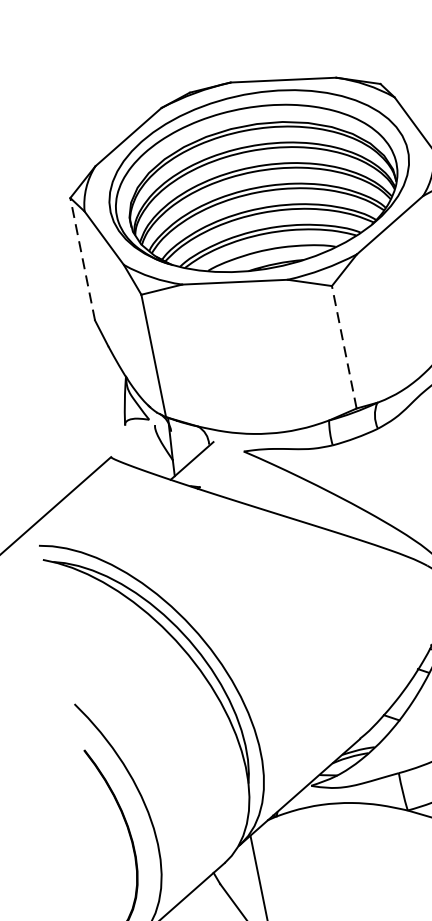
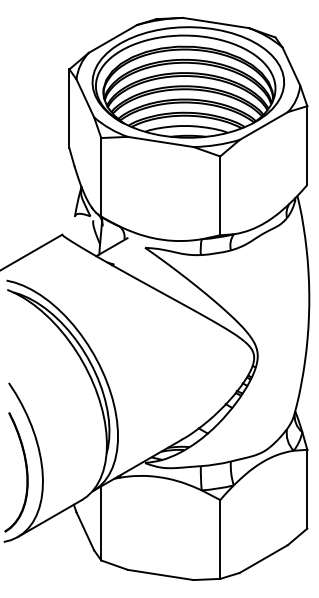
line: (82, 258) -> (69, 108), dashed -> solid
line: (344, 346) -> (220, 195), dashed -> solid

